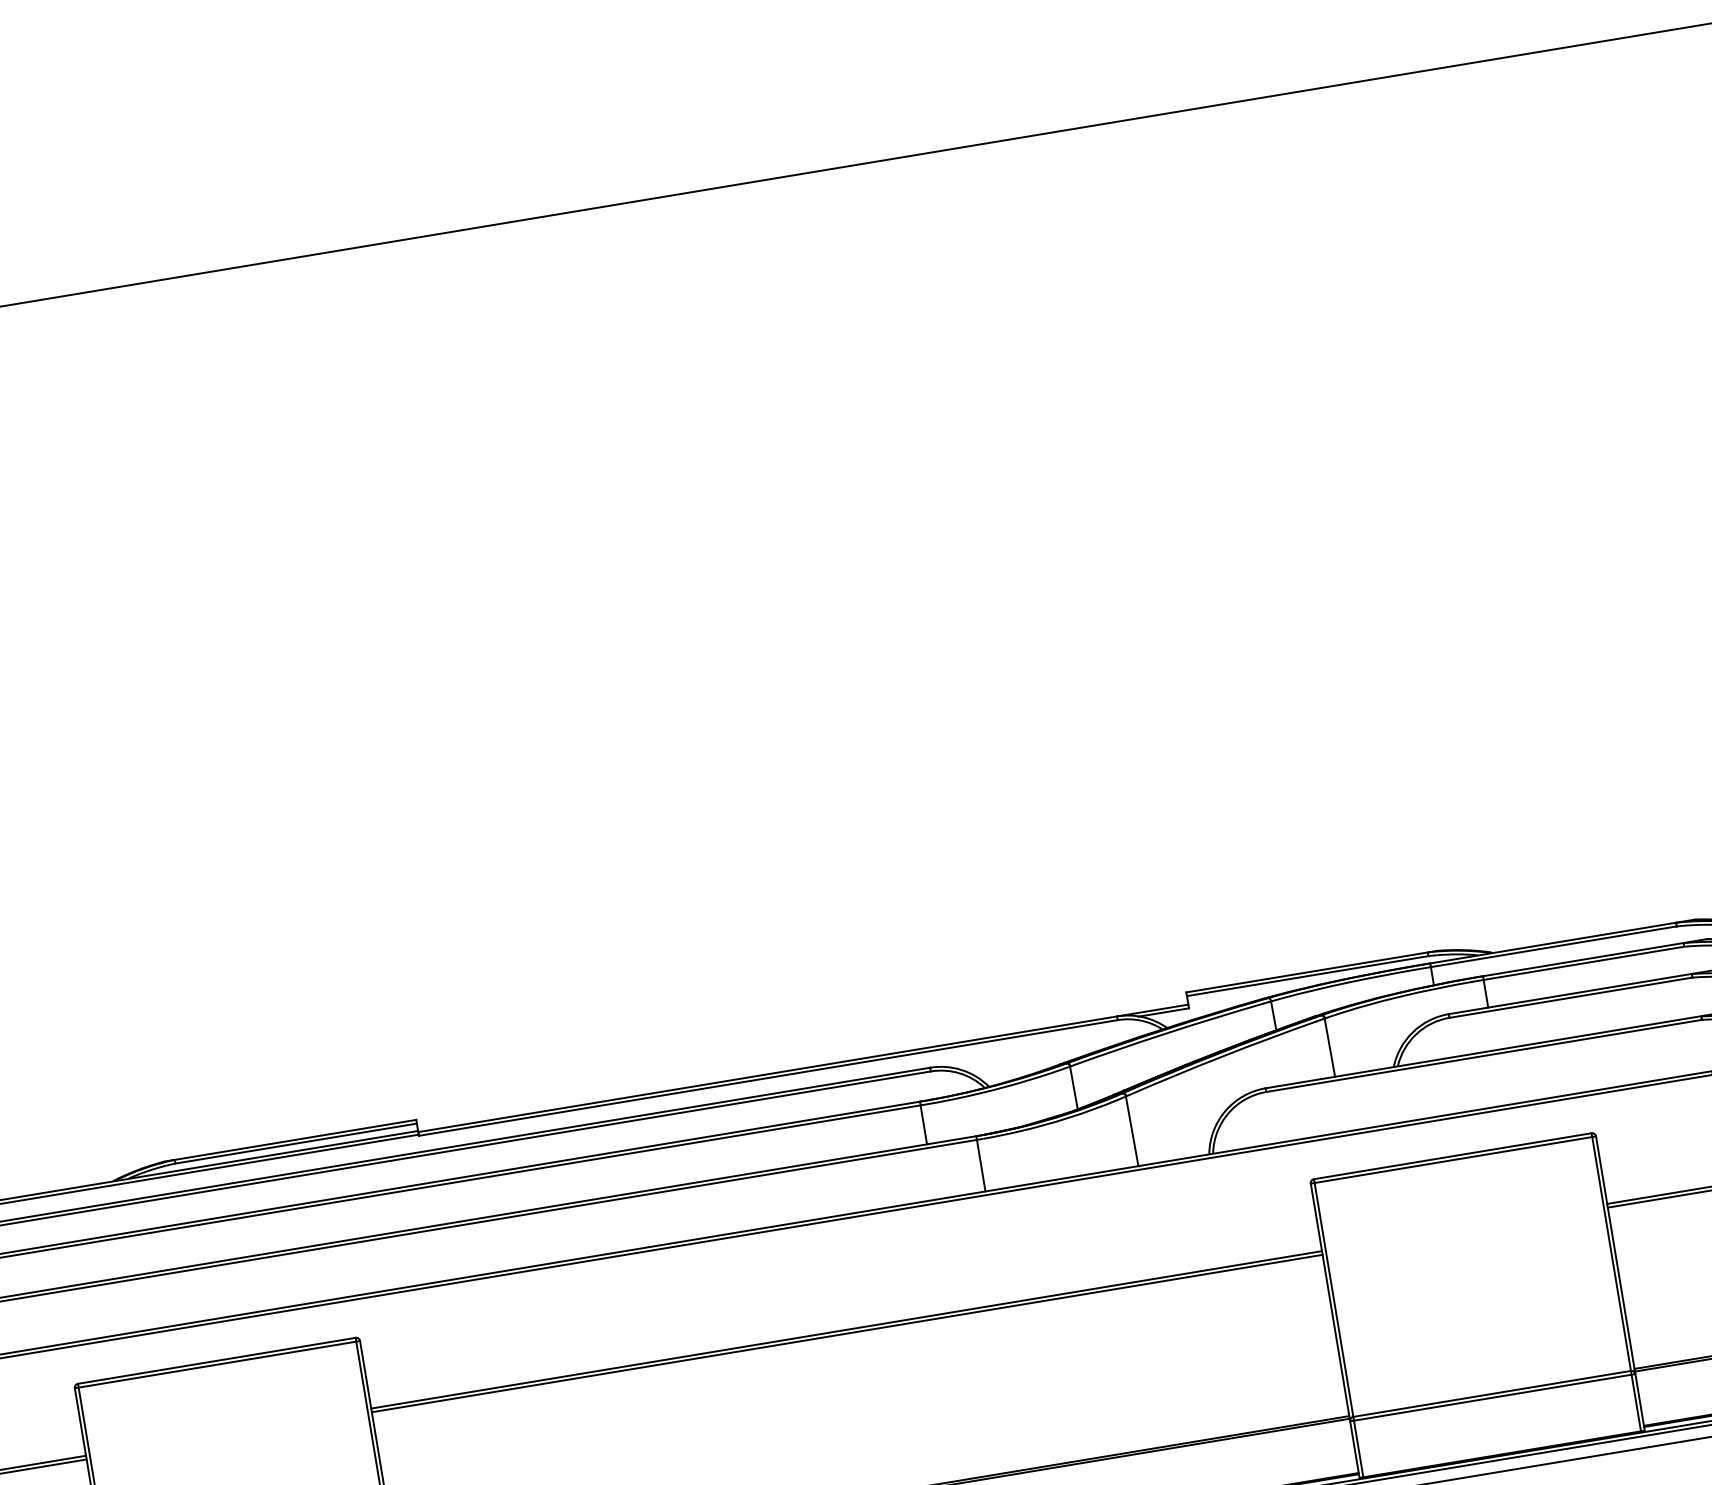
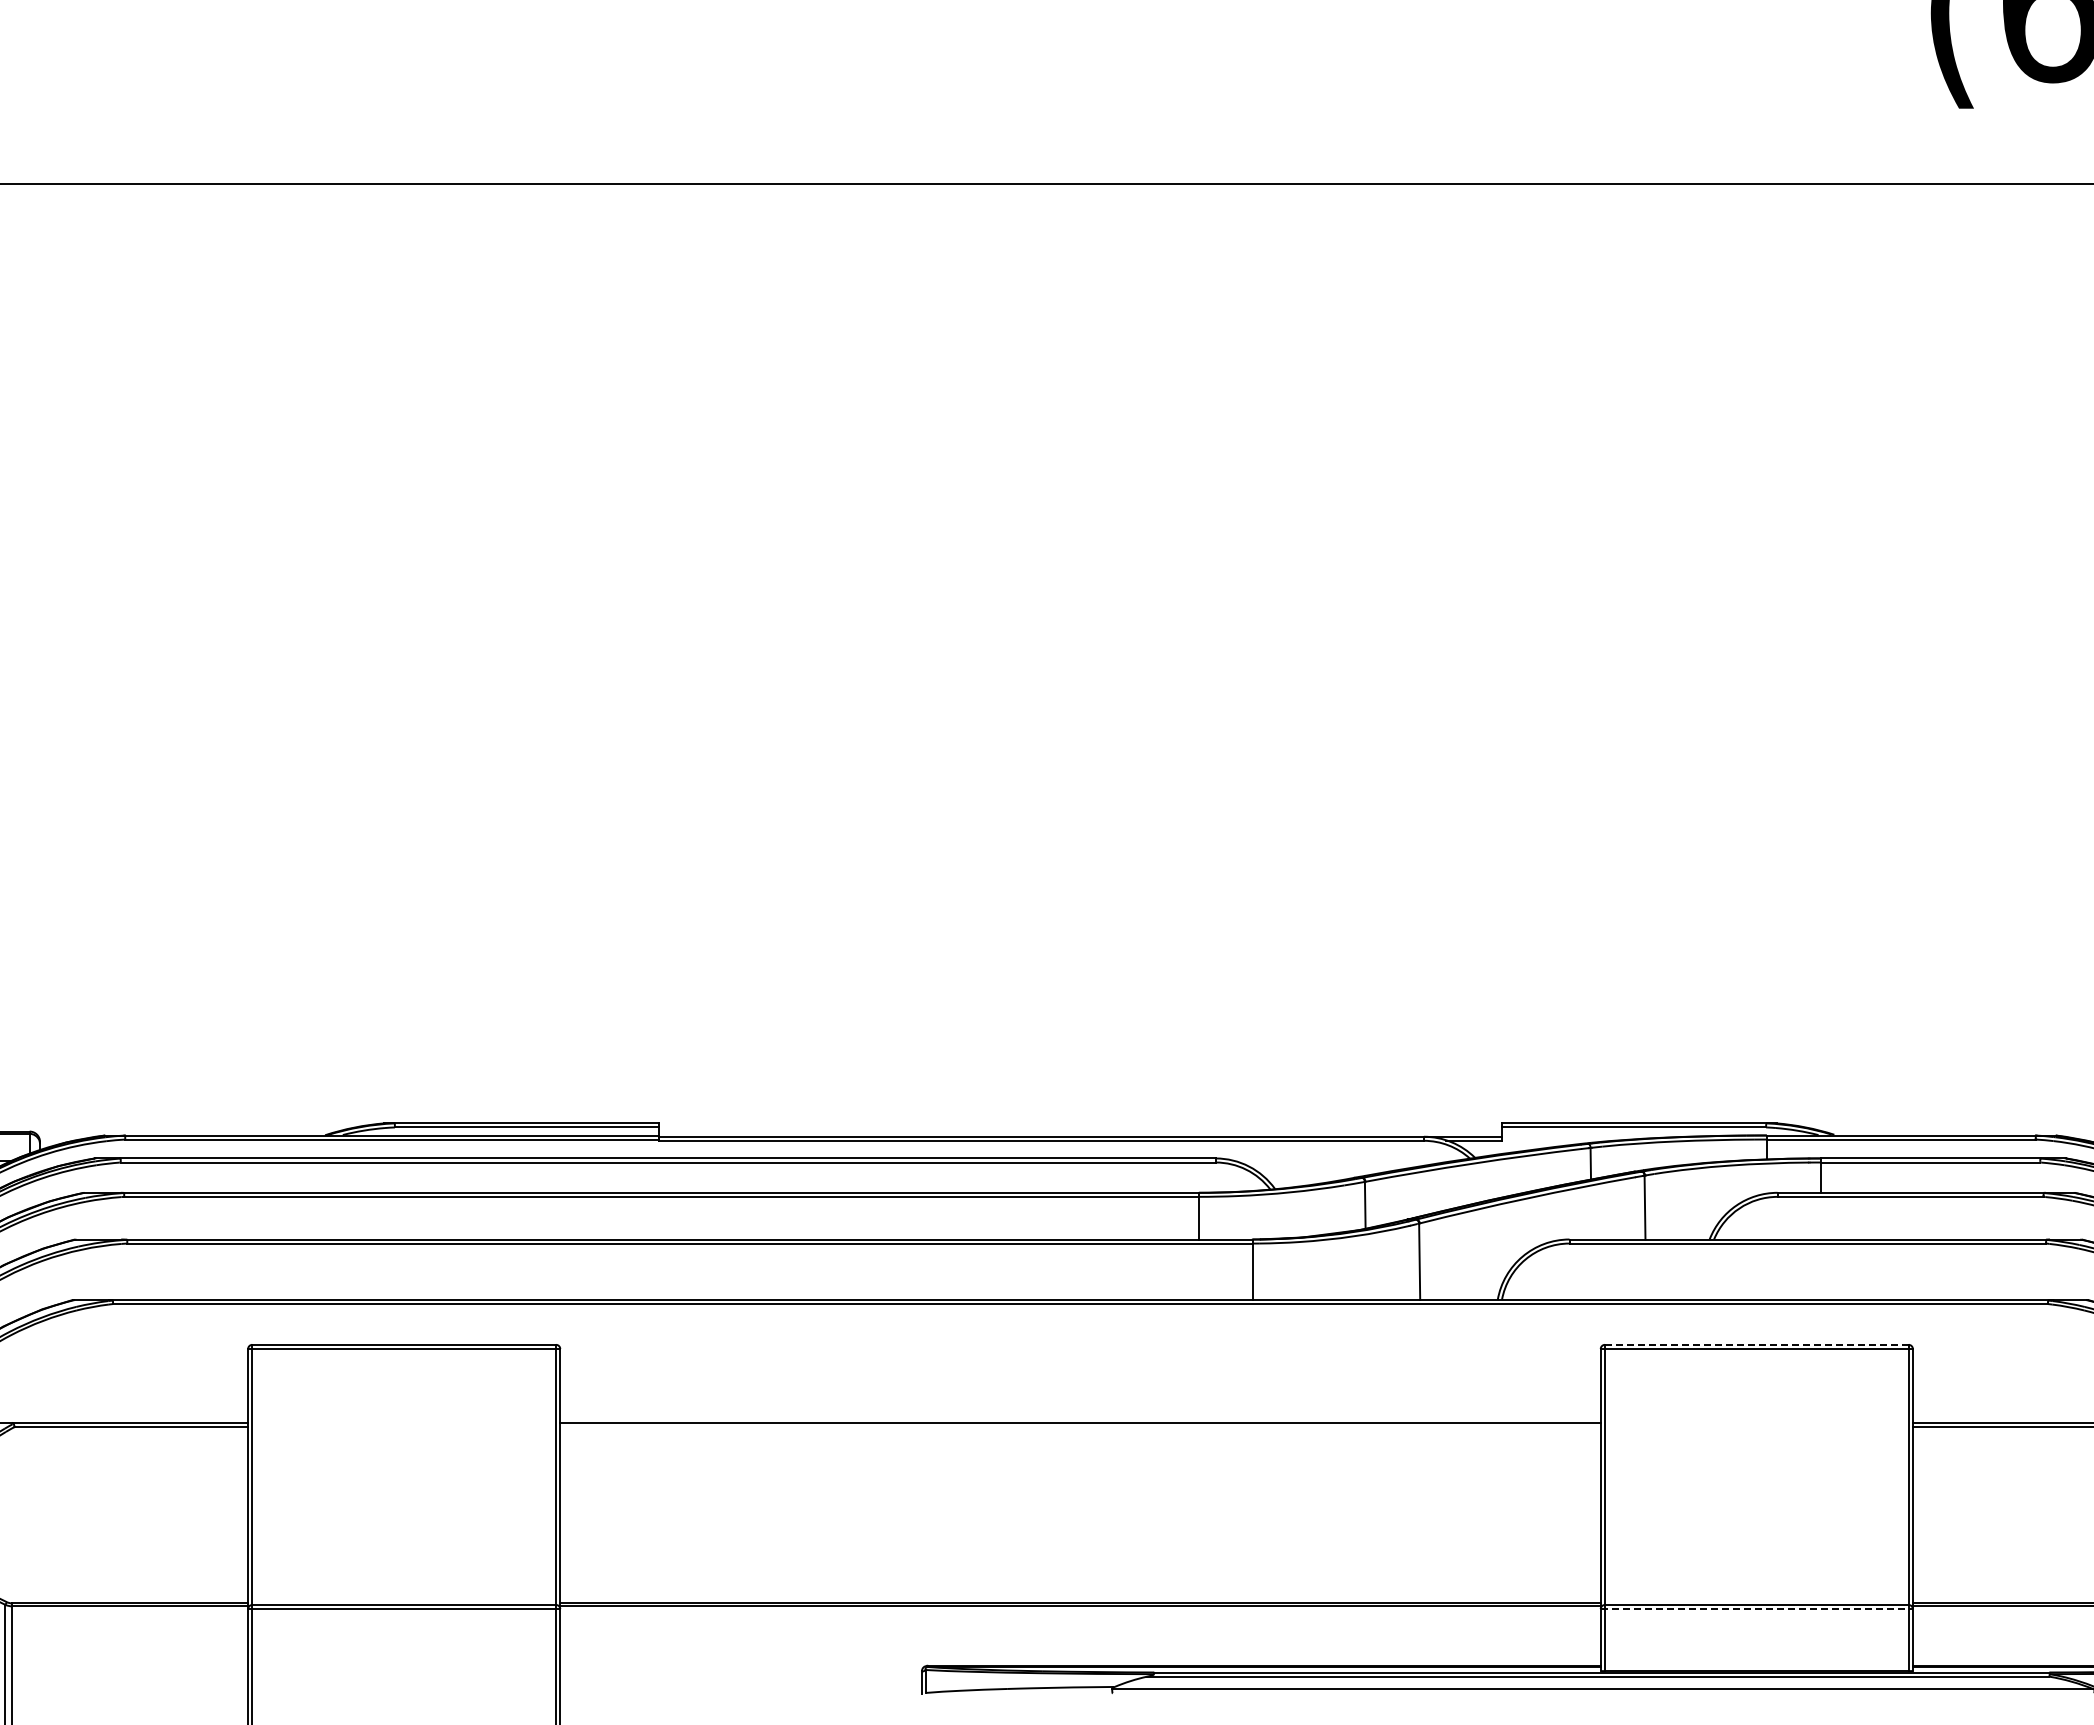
line: (1452, 1155) -> (1756, 1344), solid -> dashed
line: (847, 1333) -> (1080, 1426), removed
line: (1493, 1397) -> (1757, 1609), solid -> dashed

